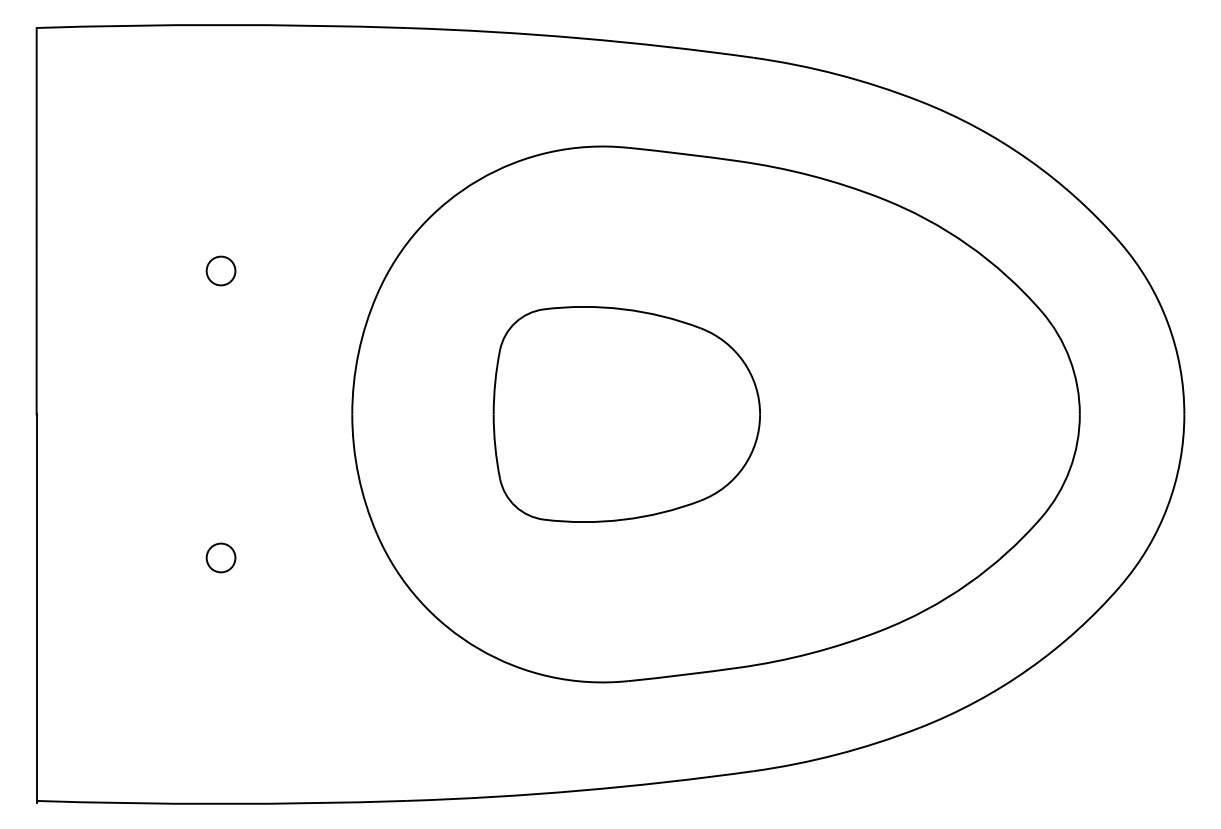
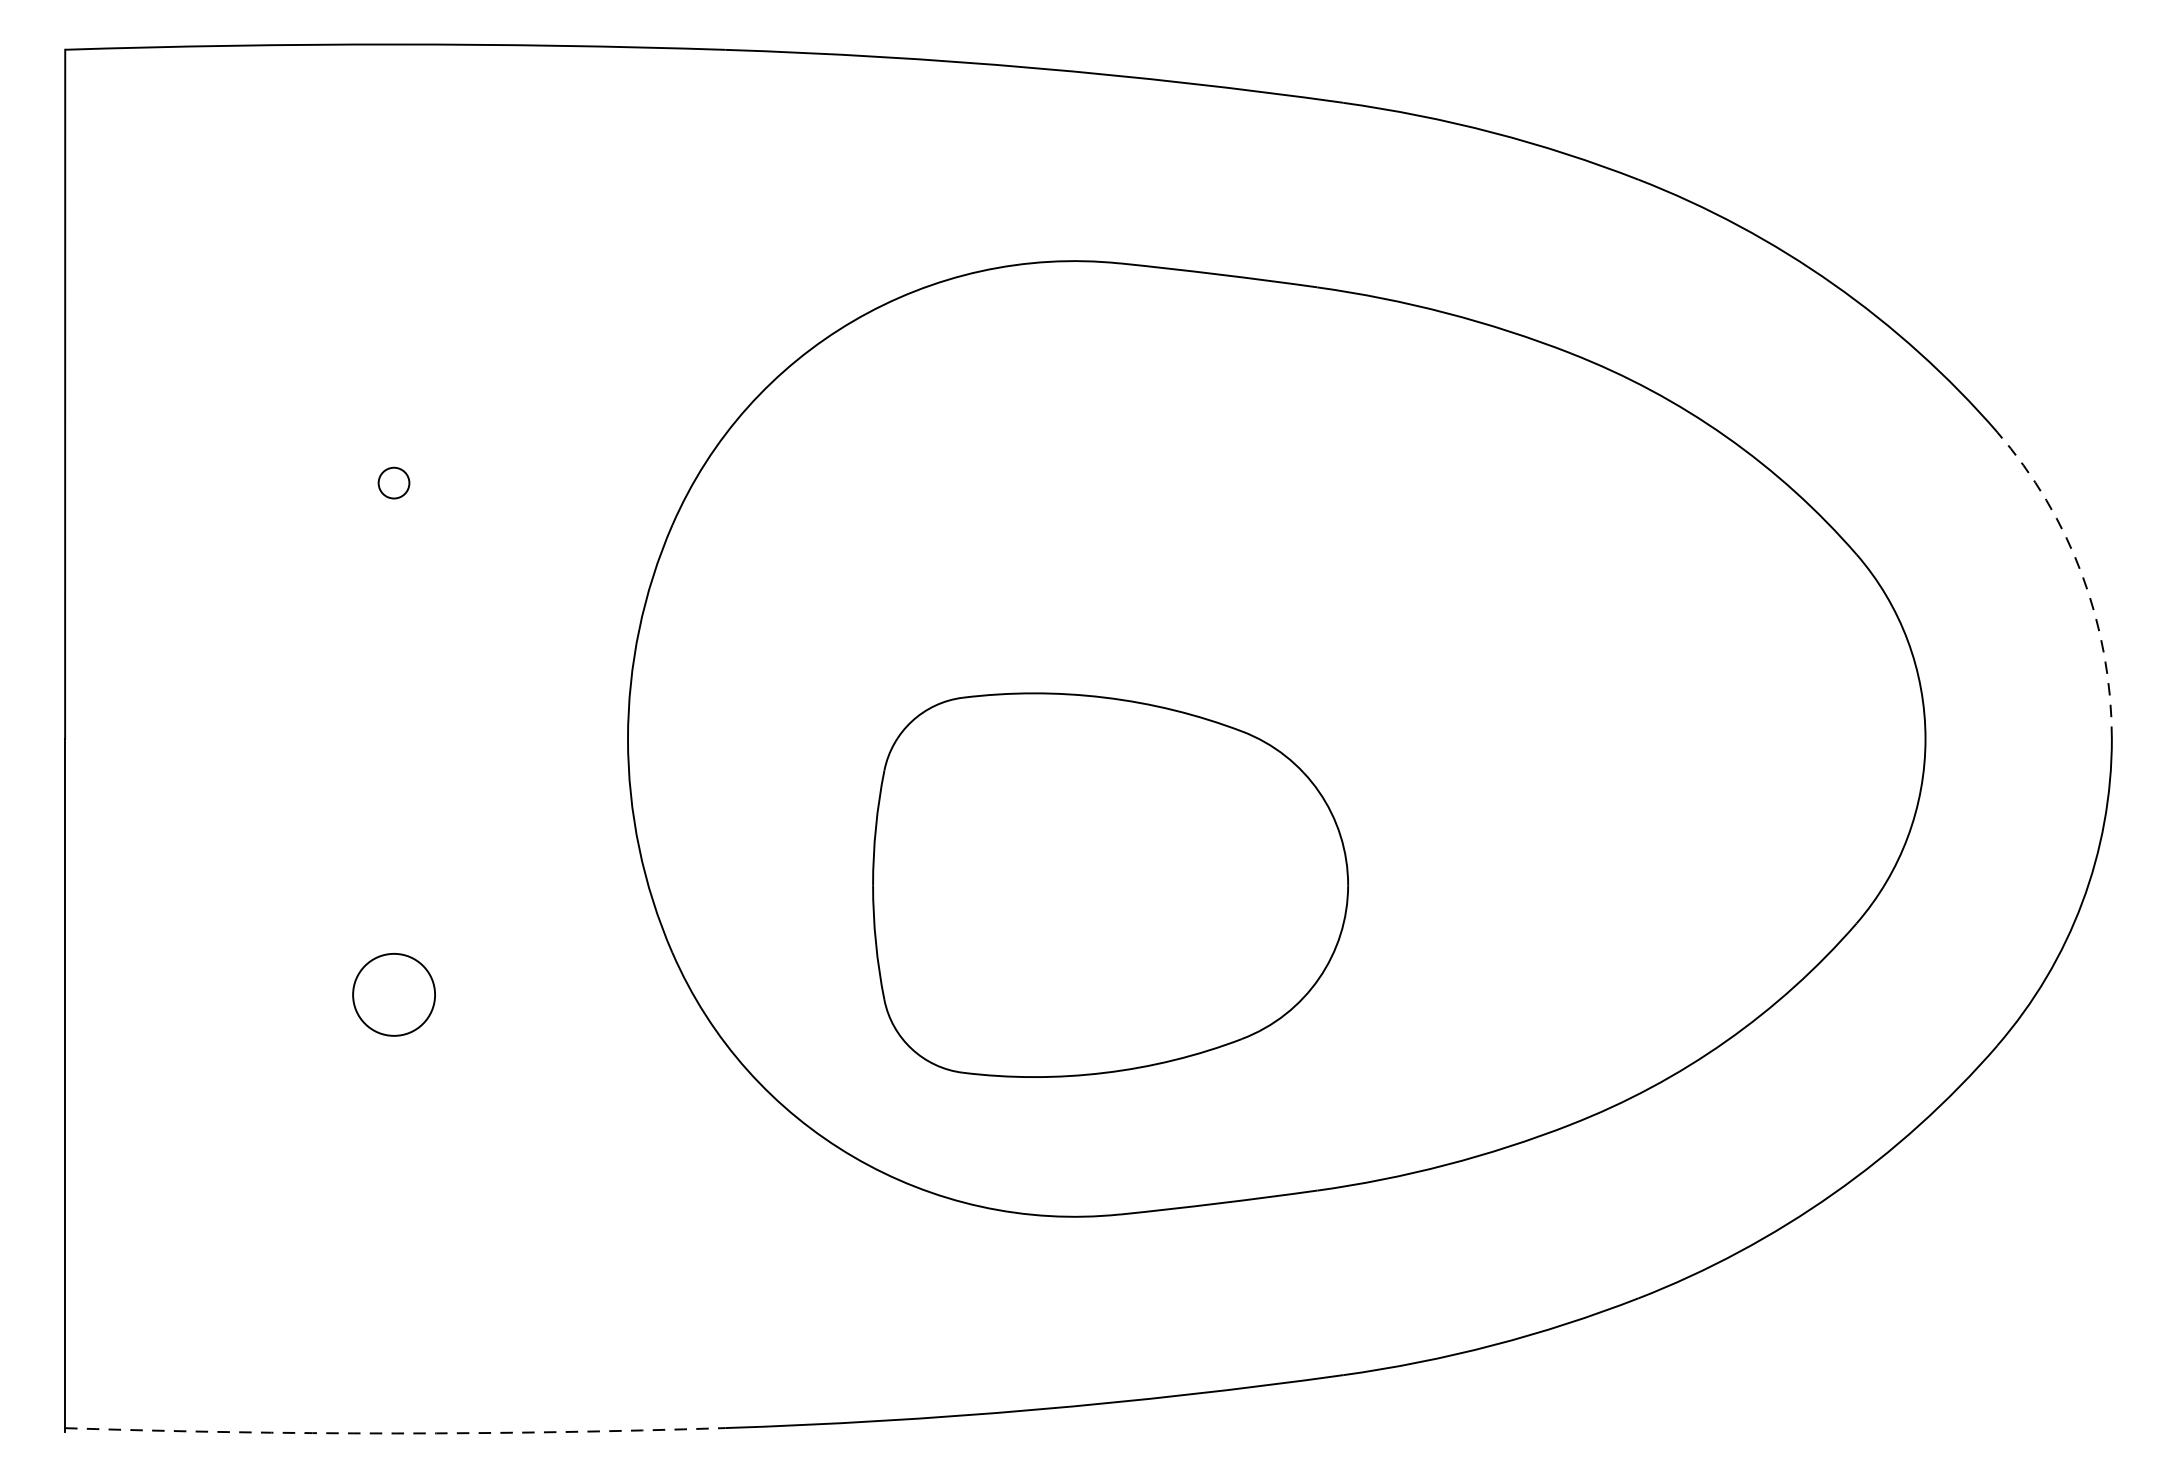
circle: (220, 270) -> (393, 482), size x0.6
arc: (1167, 322) -> (2081, 574), solid -> dashed
part: (626, 414) -> (1109, 885), moved
circle: (220, 557) -> (393, 994), size x1.6
arc: (221, 803) -> (394, 1432), solid -> dashed

